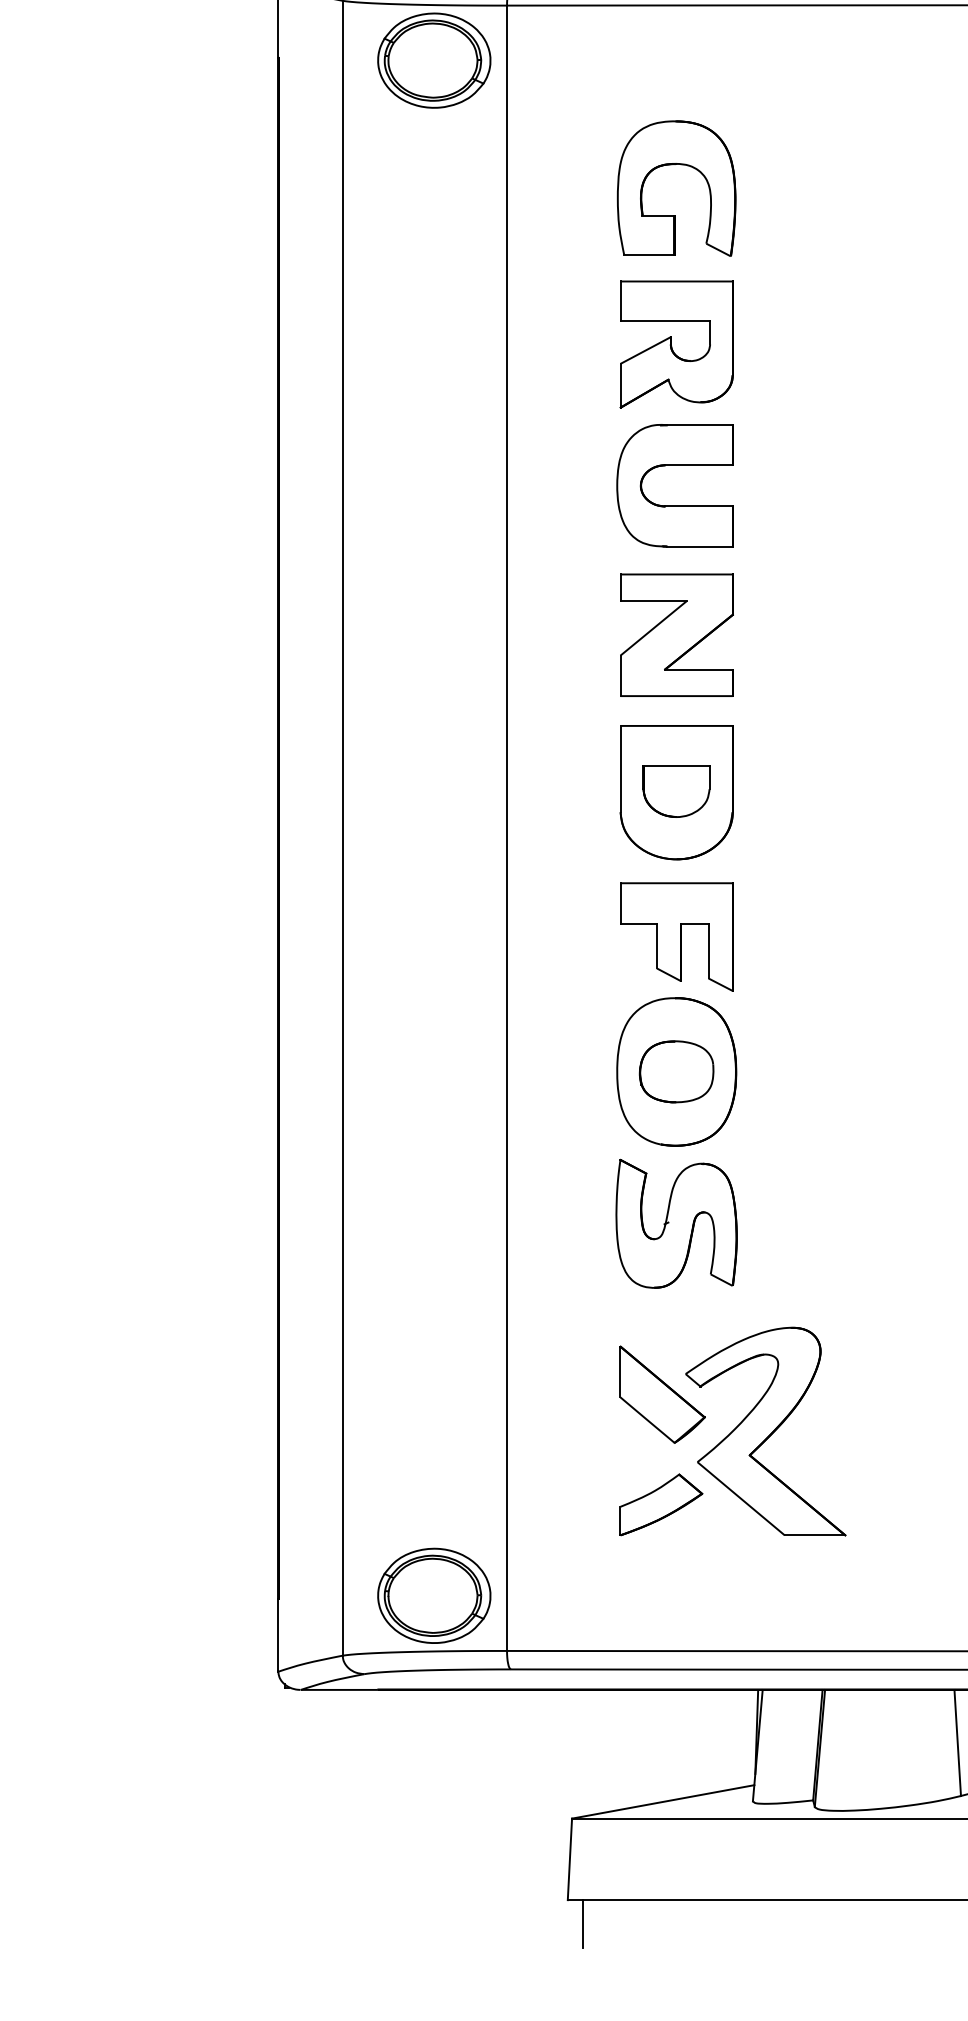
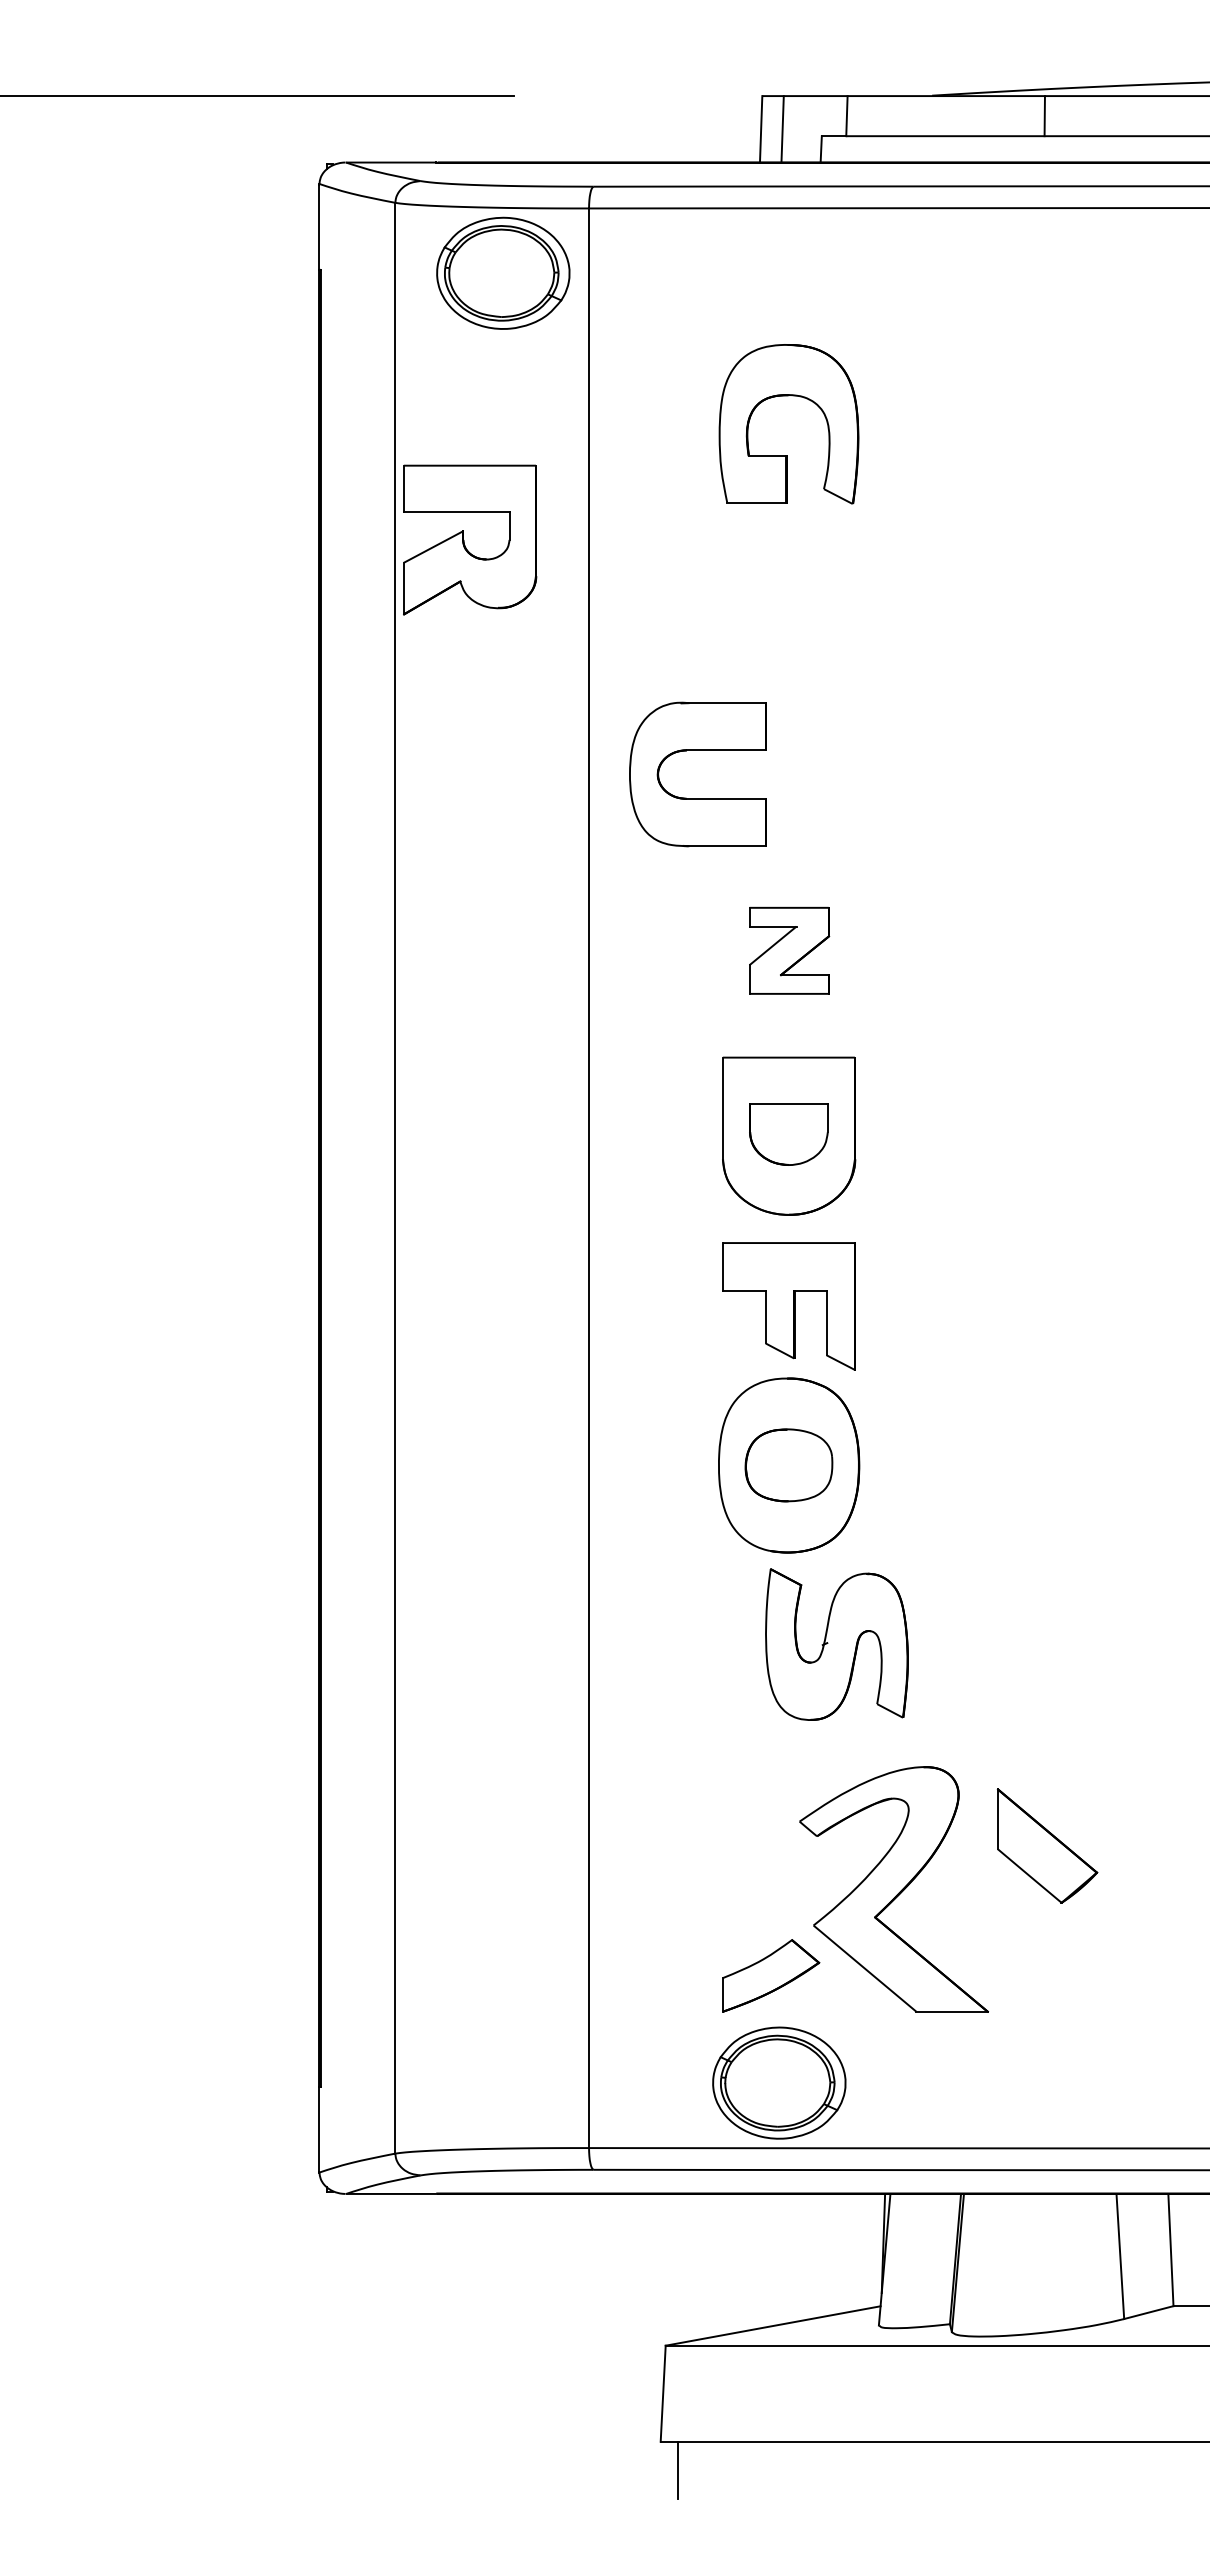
part: (671, 344) -> (464, 540), moved
part: (674, 465) -> (697, 750), moved
part: (677, 635) -> (789, 950), size x0.6
part: (676, 1223) -> (836, 1644), moved
part: (662, 1394) -> (1047, 1845), moved
part: (434, 1595) -> (779, 2082), moved

